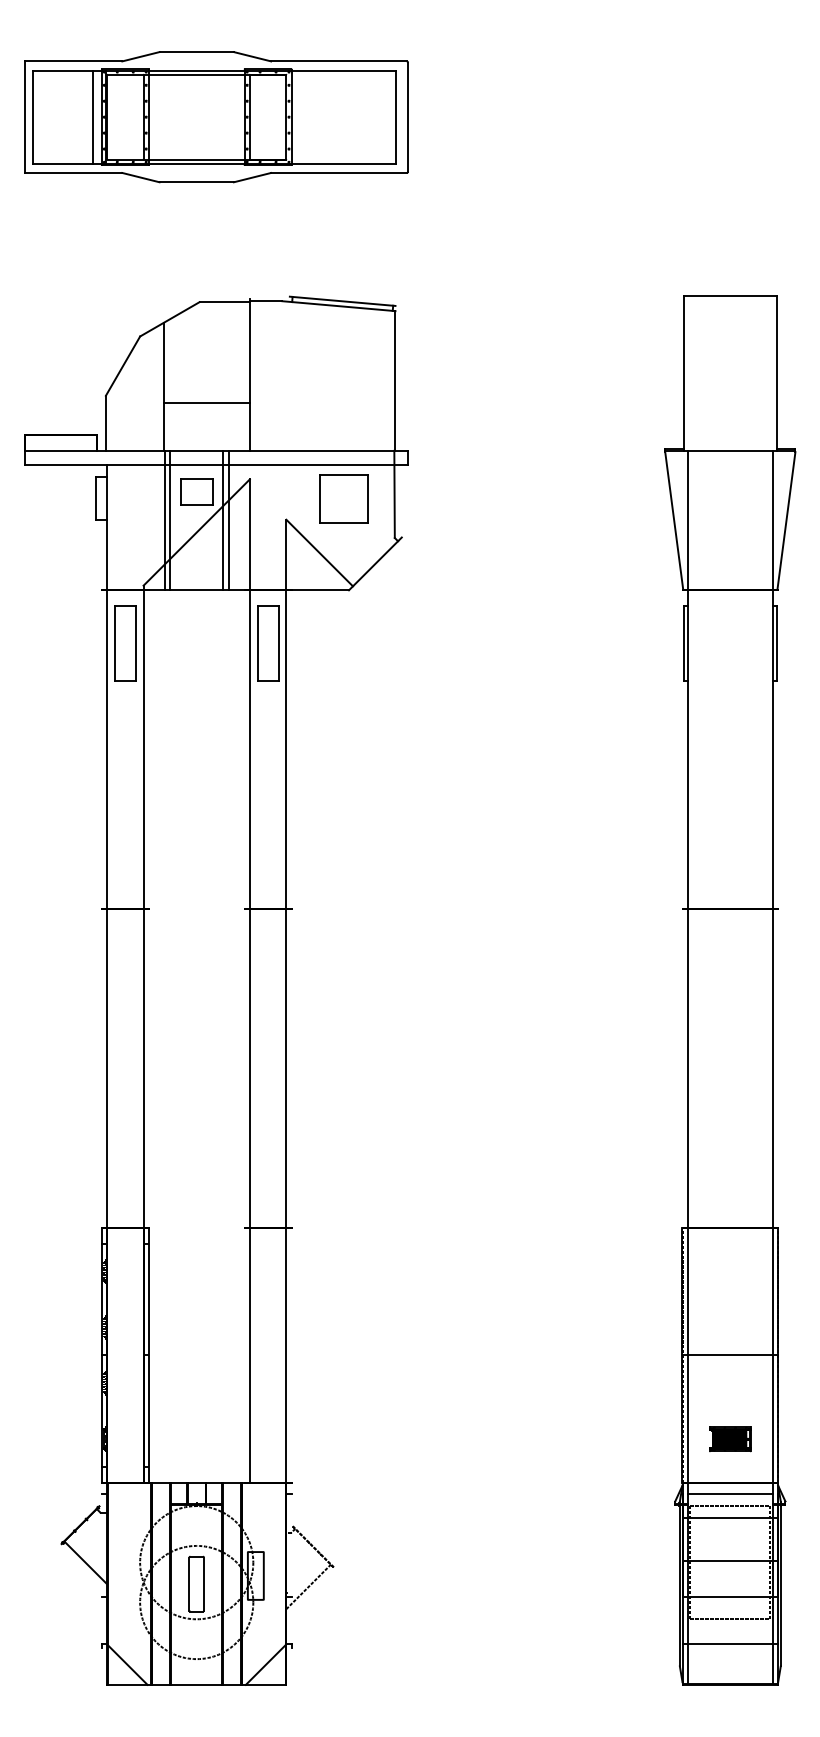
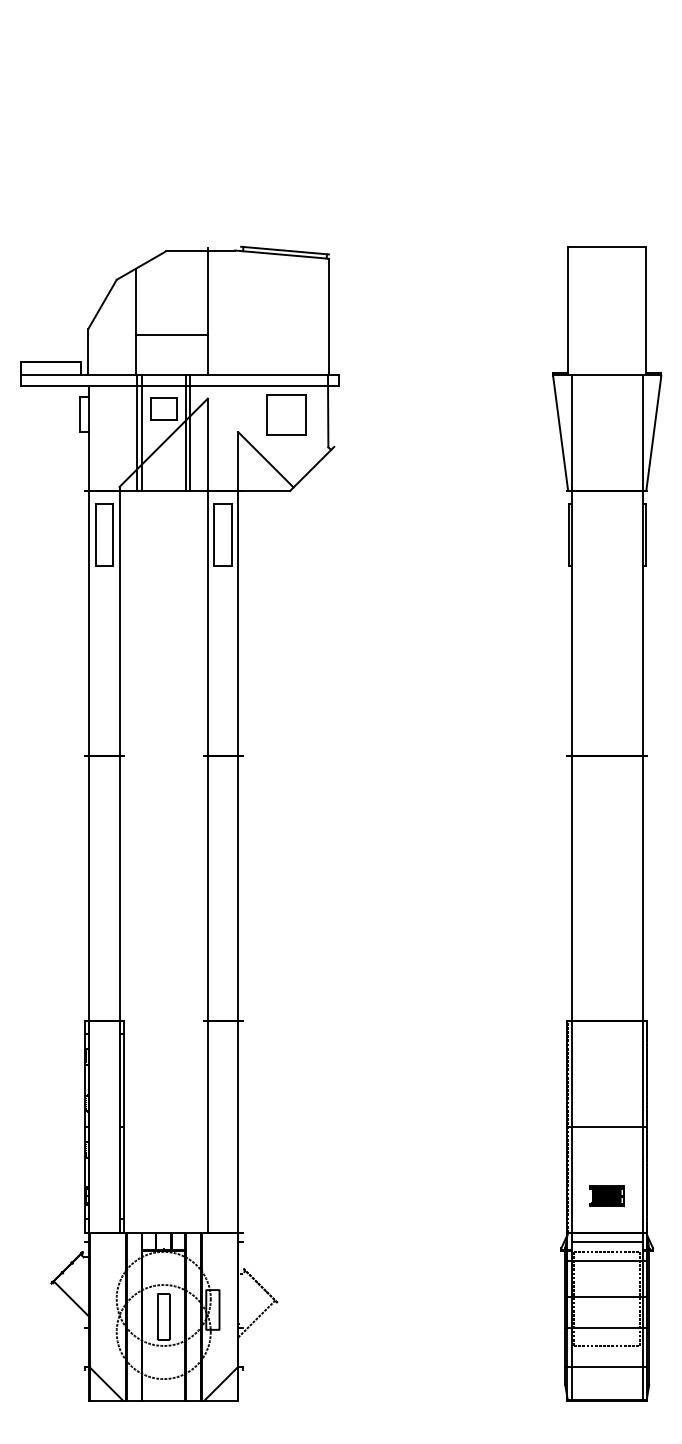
part: (216, 117) -> (180, 97), removed

